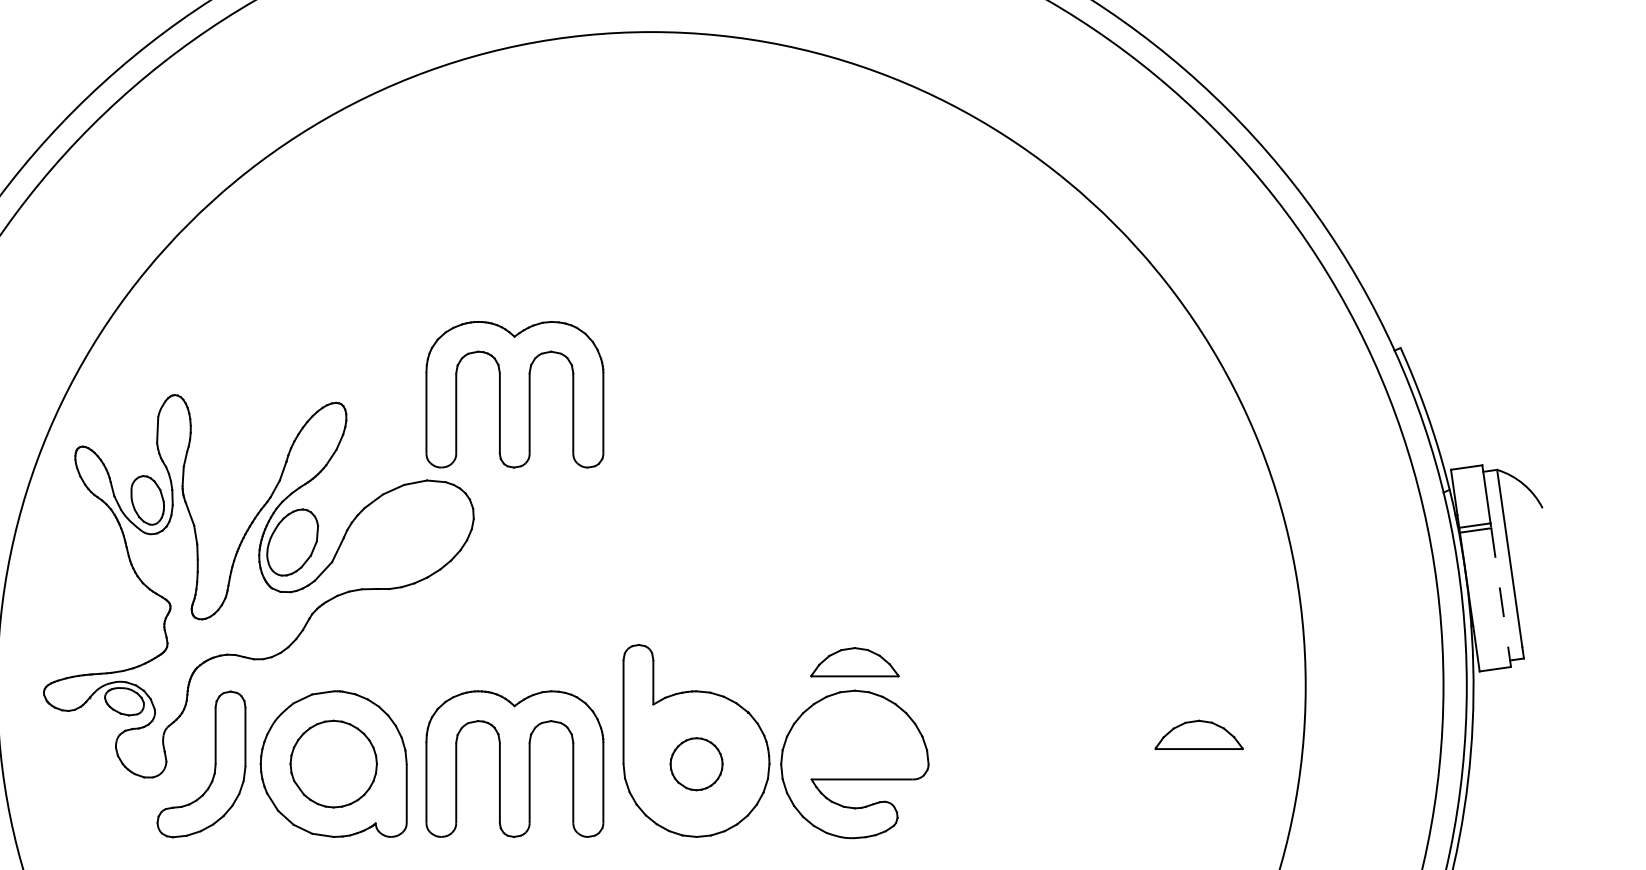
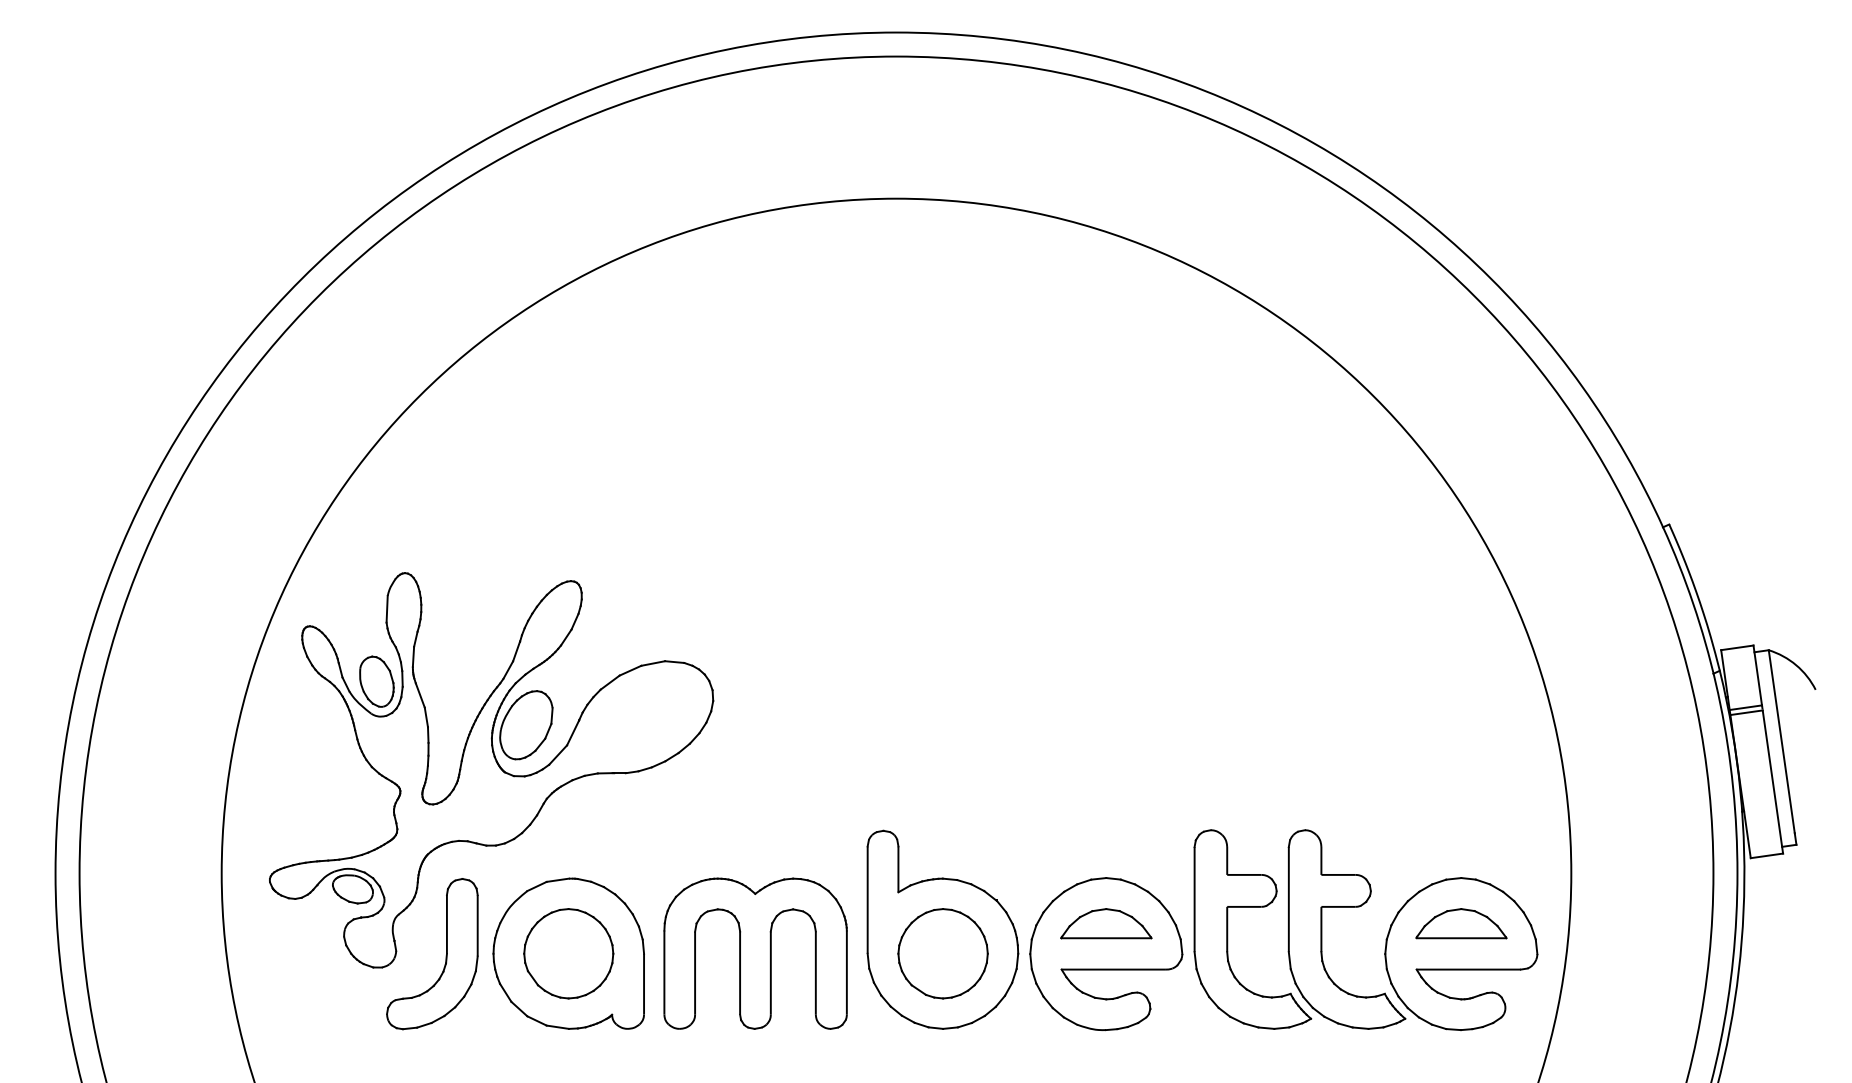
part: (514, 394) -> (755, 572), removed
line: (1500, 598) -> (1772, 782), dashed -> solid
part: (855, 662) -> (1106, 923), moved
part: (1126, 747) -> (1386, 936), added
part: (696, 763) -> (942, 953), size x1.67

